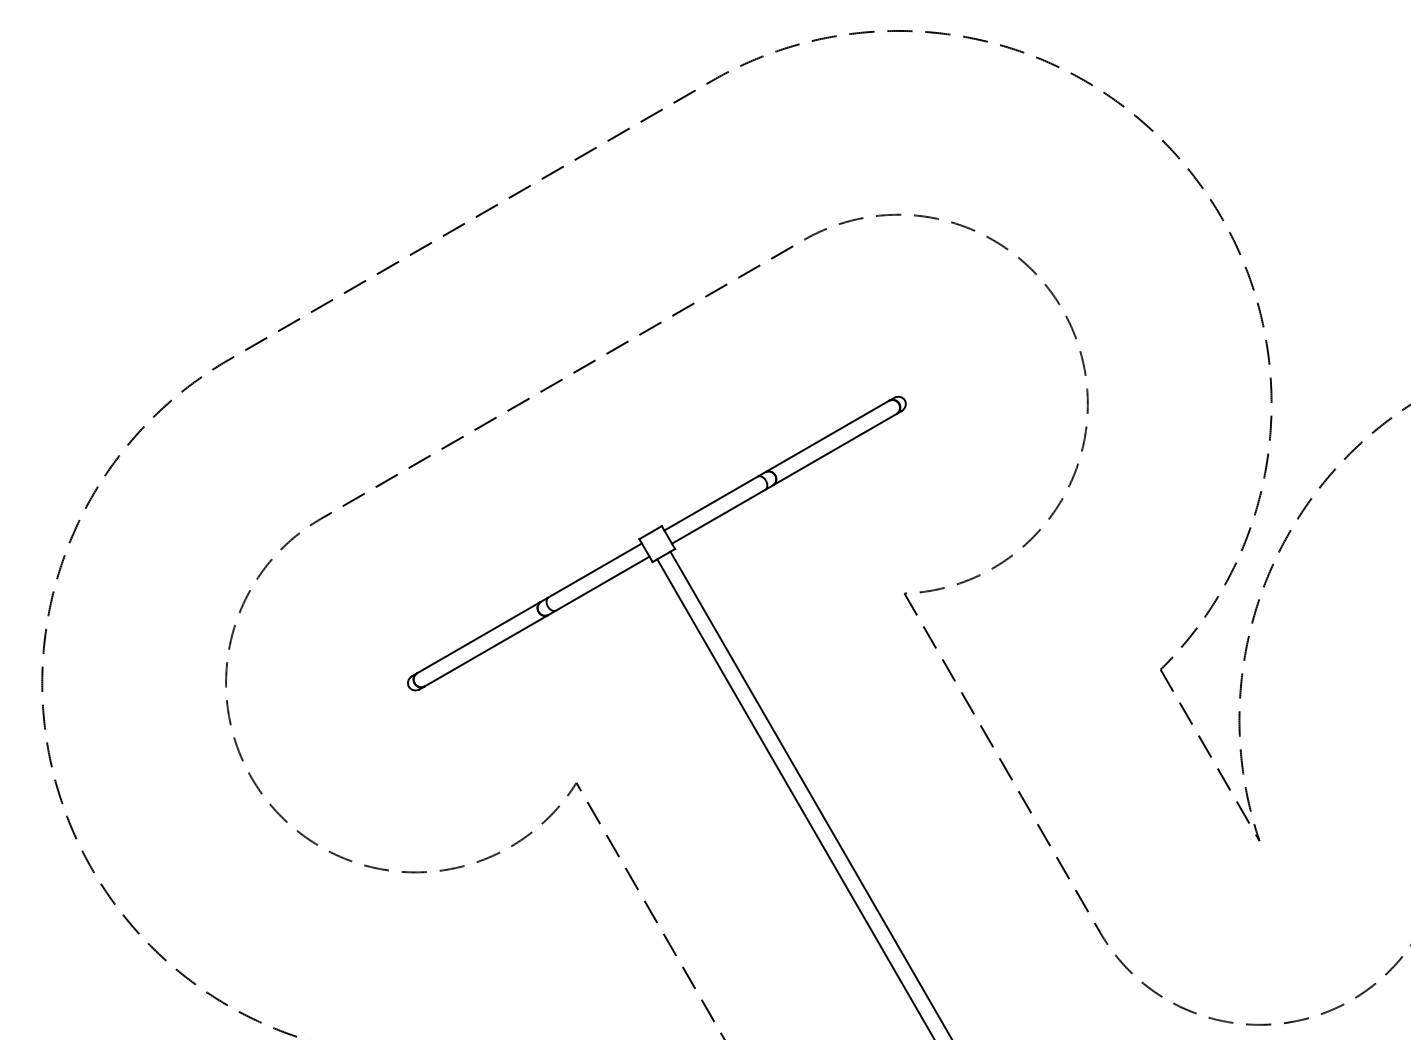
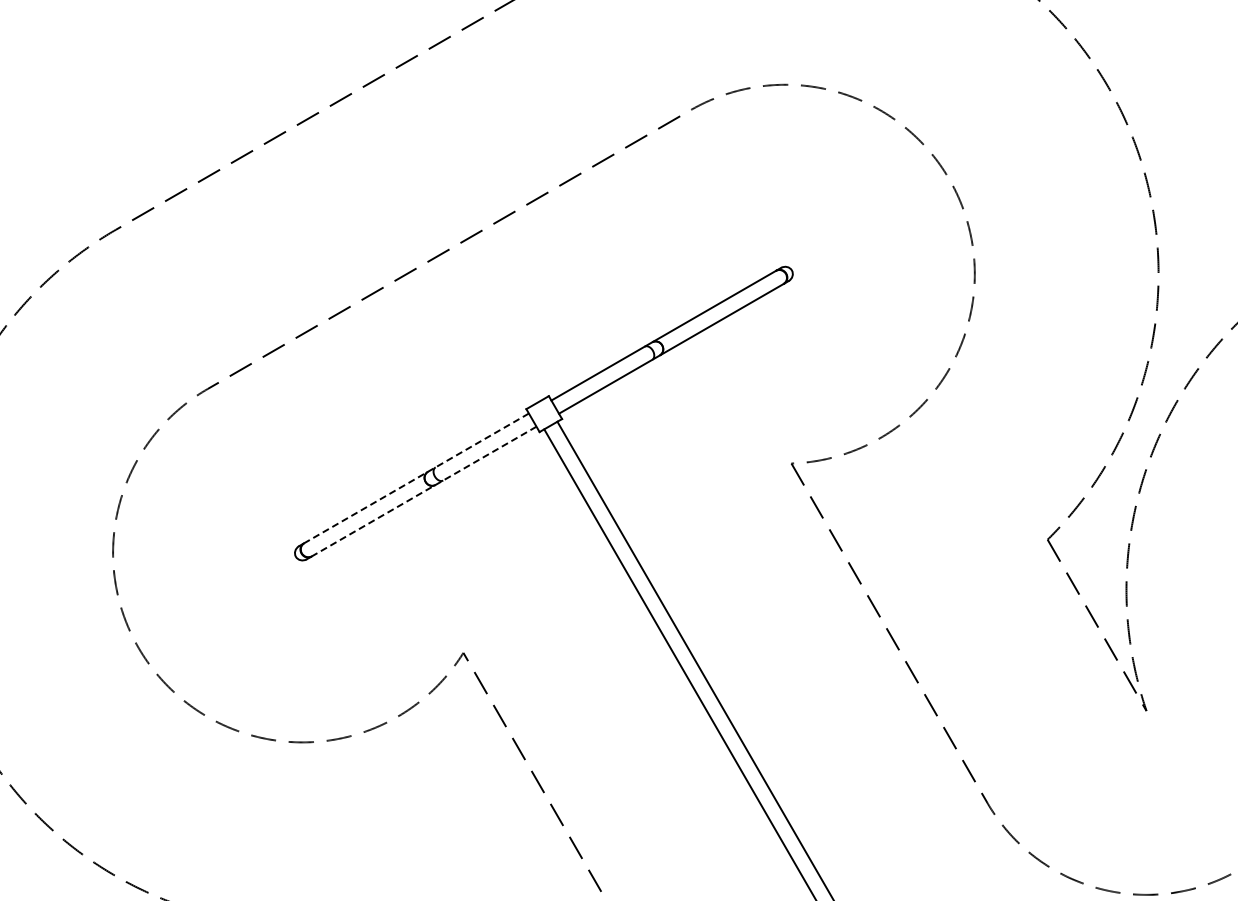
line: (529, 608) -> (416, 478), solid -> dashed
line: (537, 621) -> (424, 491), solid -> dashed

